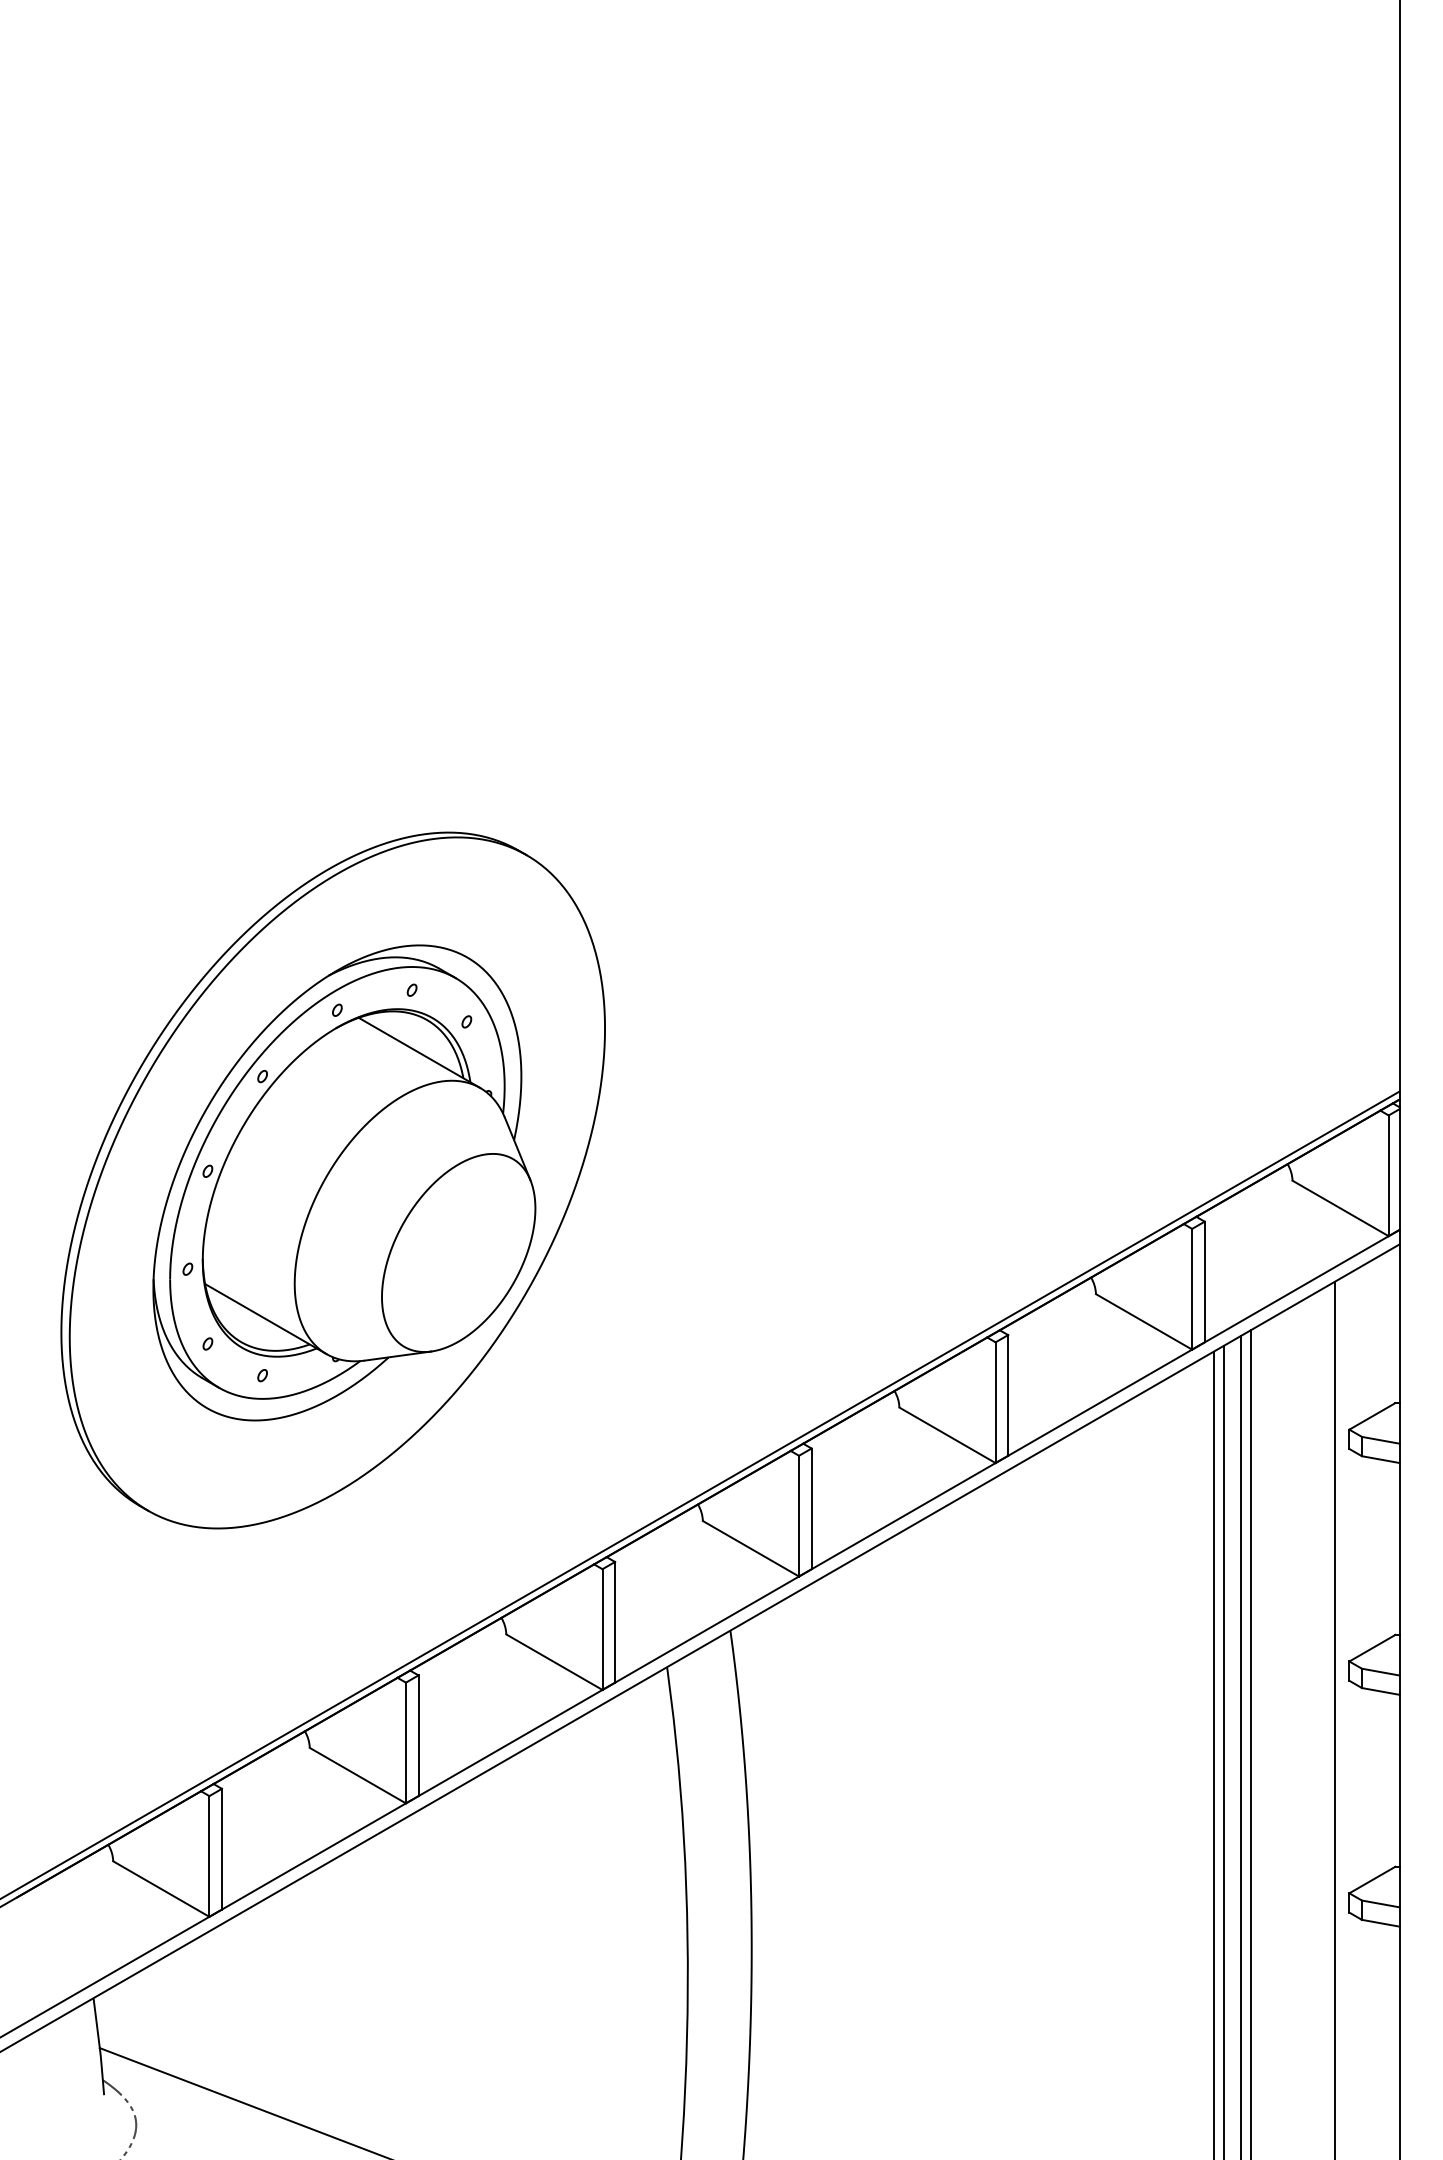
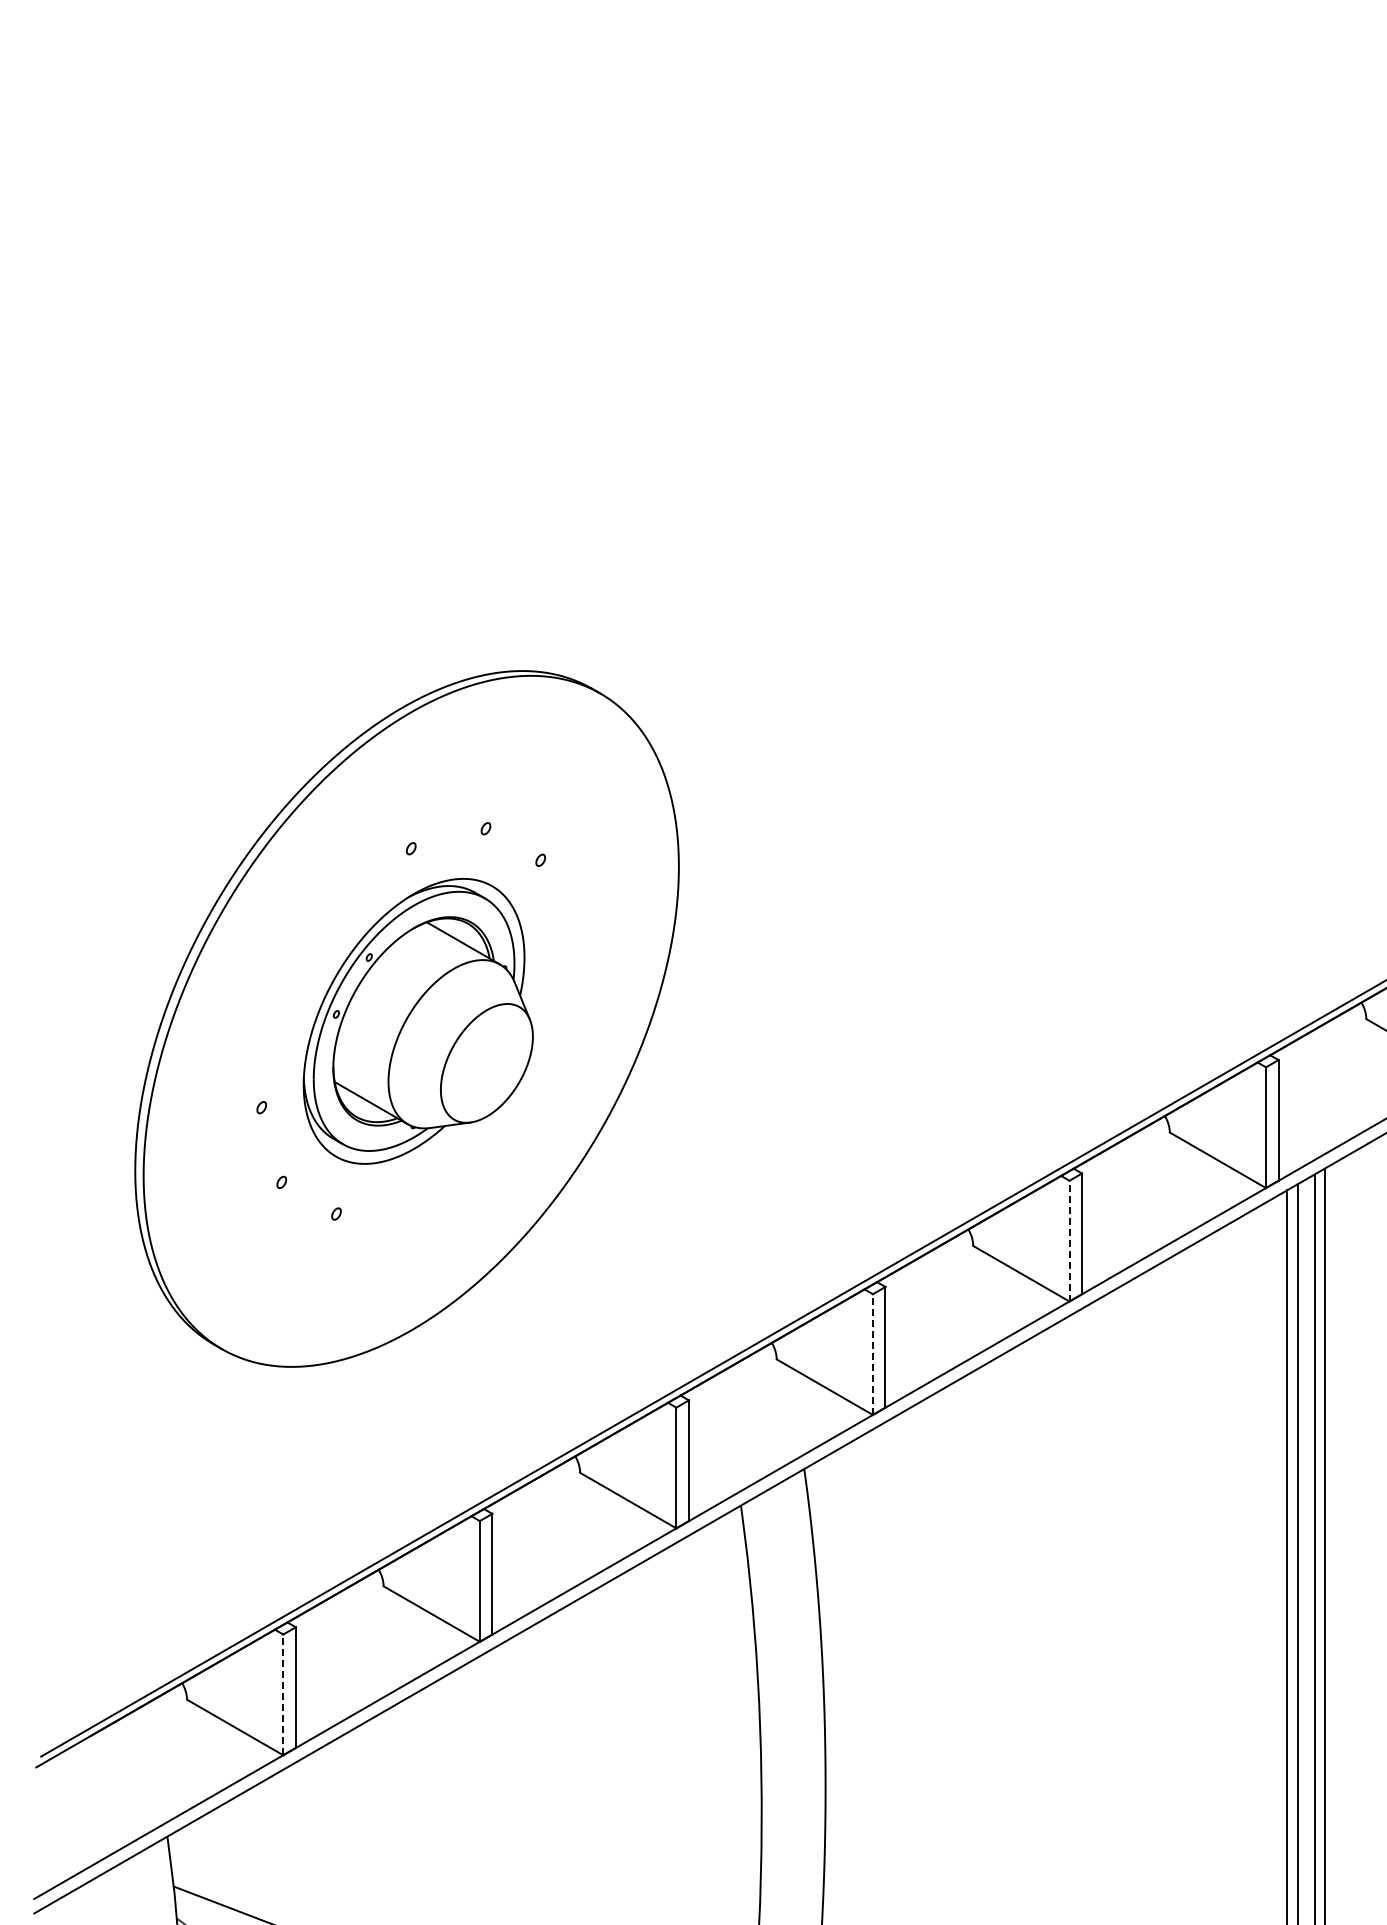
part: (344, 1182) -> (418, 1020), size x0.6
line: (995, 1402) -> (1069, 1240), solid -> dashed
line: (799, 1515) -> (873, 1353), solid -> dashed
line: (209, 1855) -> (283, 1693), solid -> dashed

